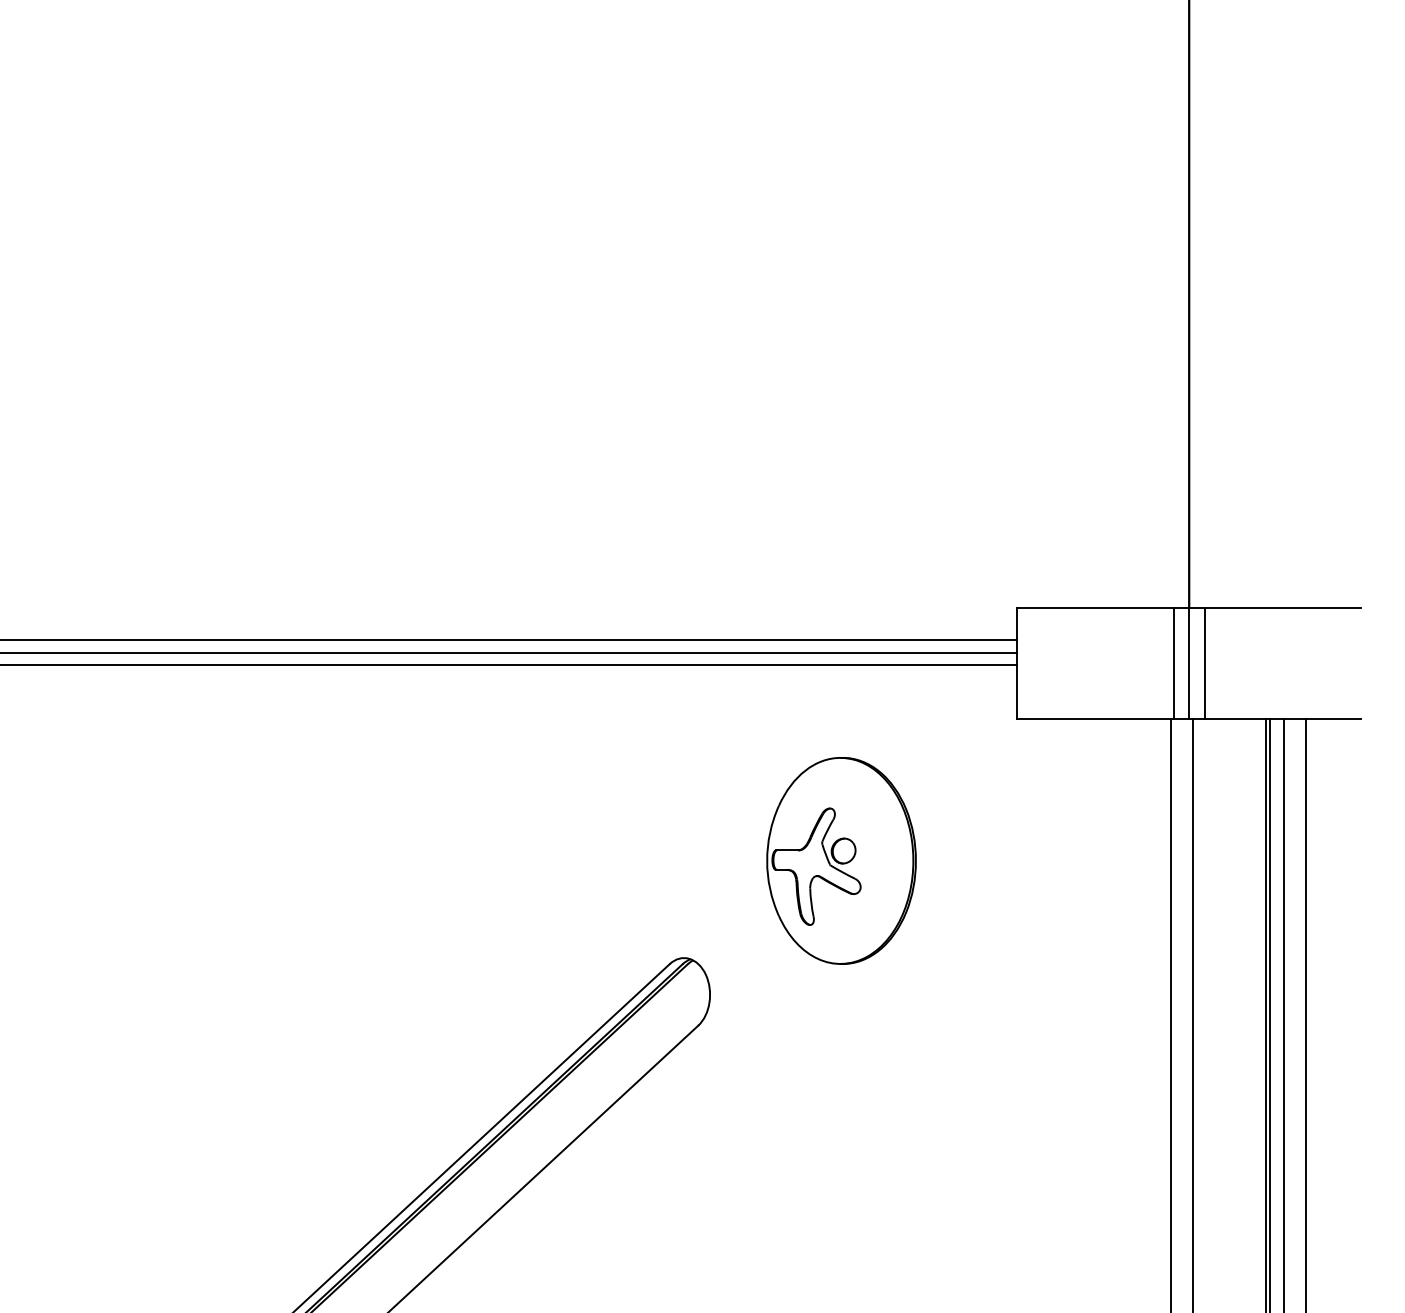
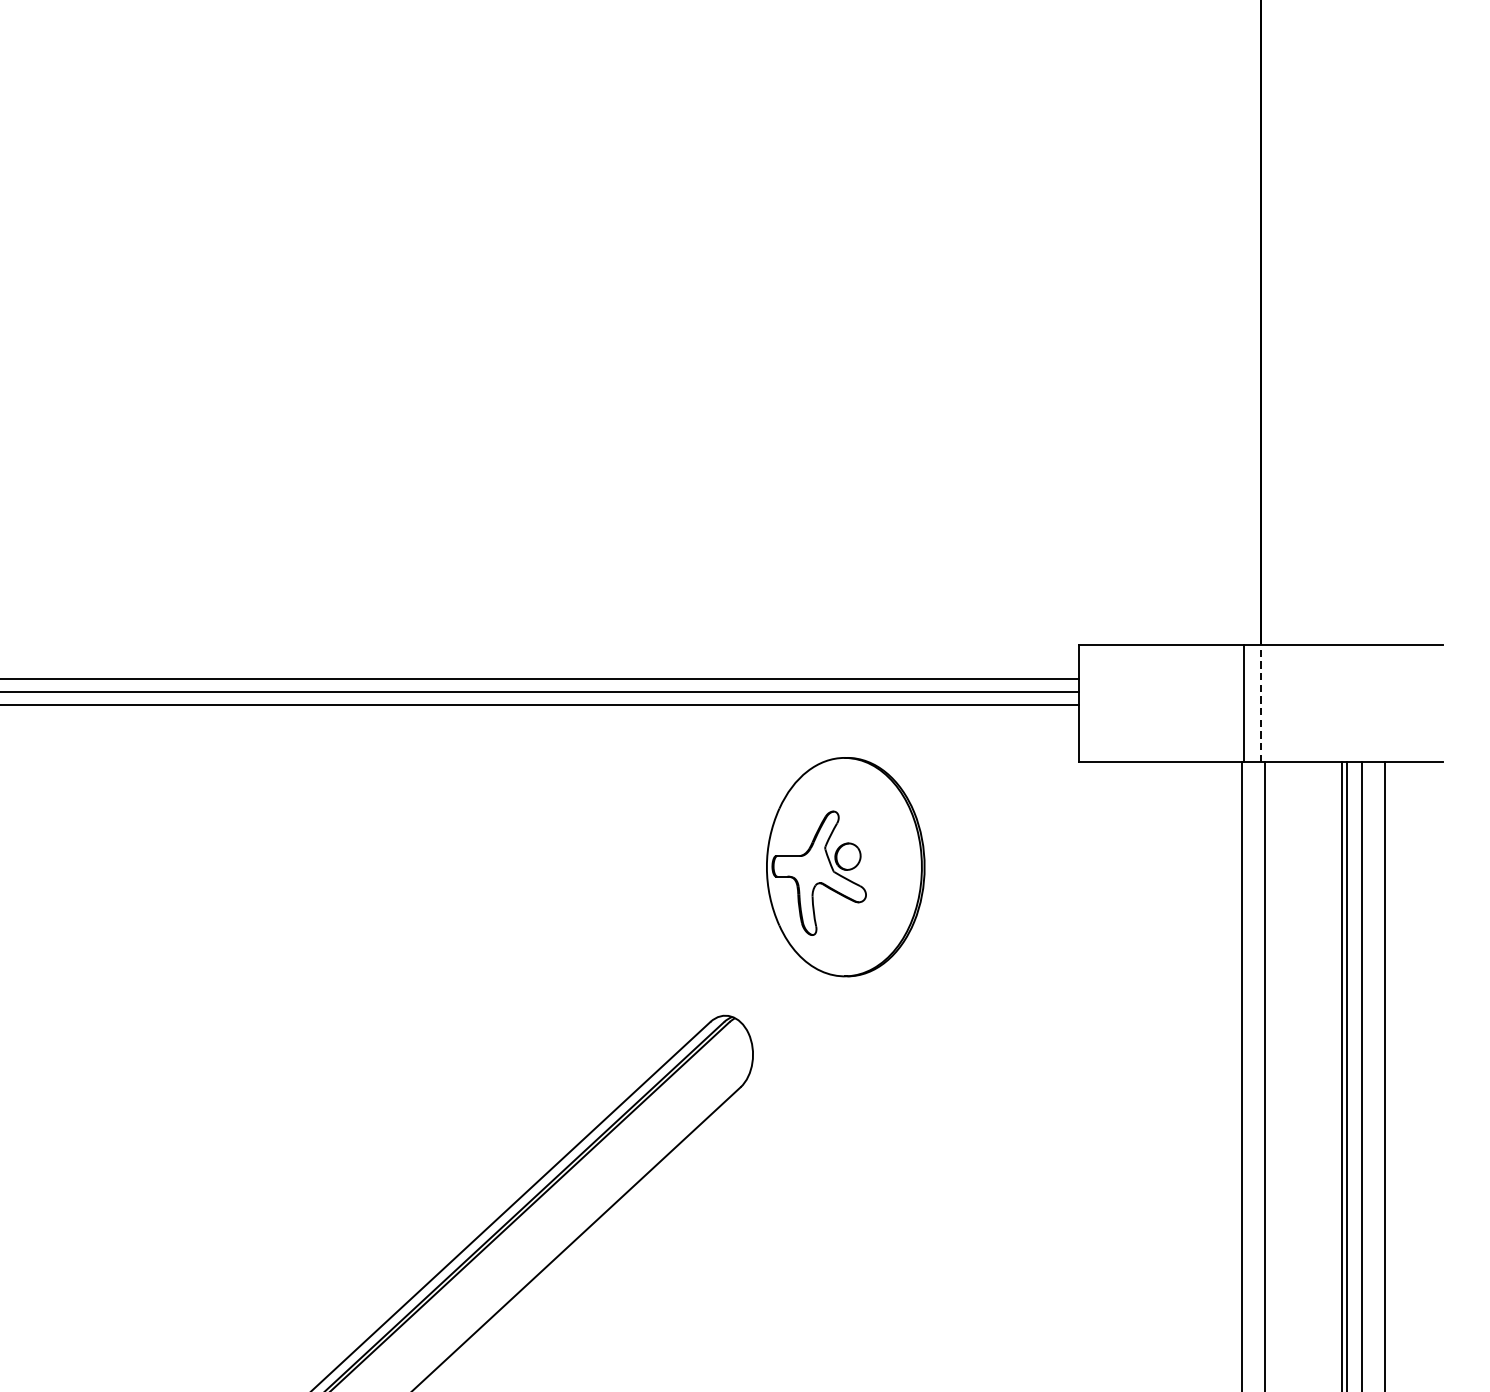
line: (1189, 663) -> (1261, 703), solid -> dashed
line: (1204, 663) -> (1277, 703), removed
part: (841, 860) -> (845, 866), moved

